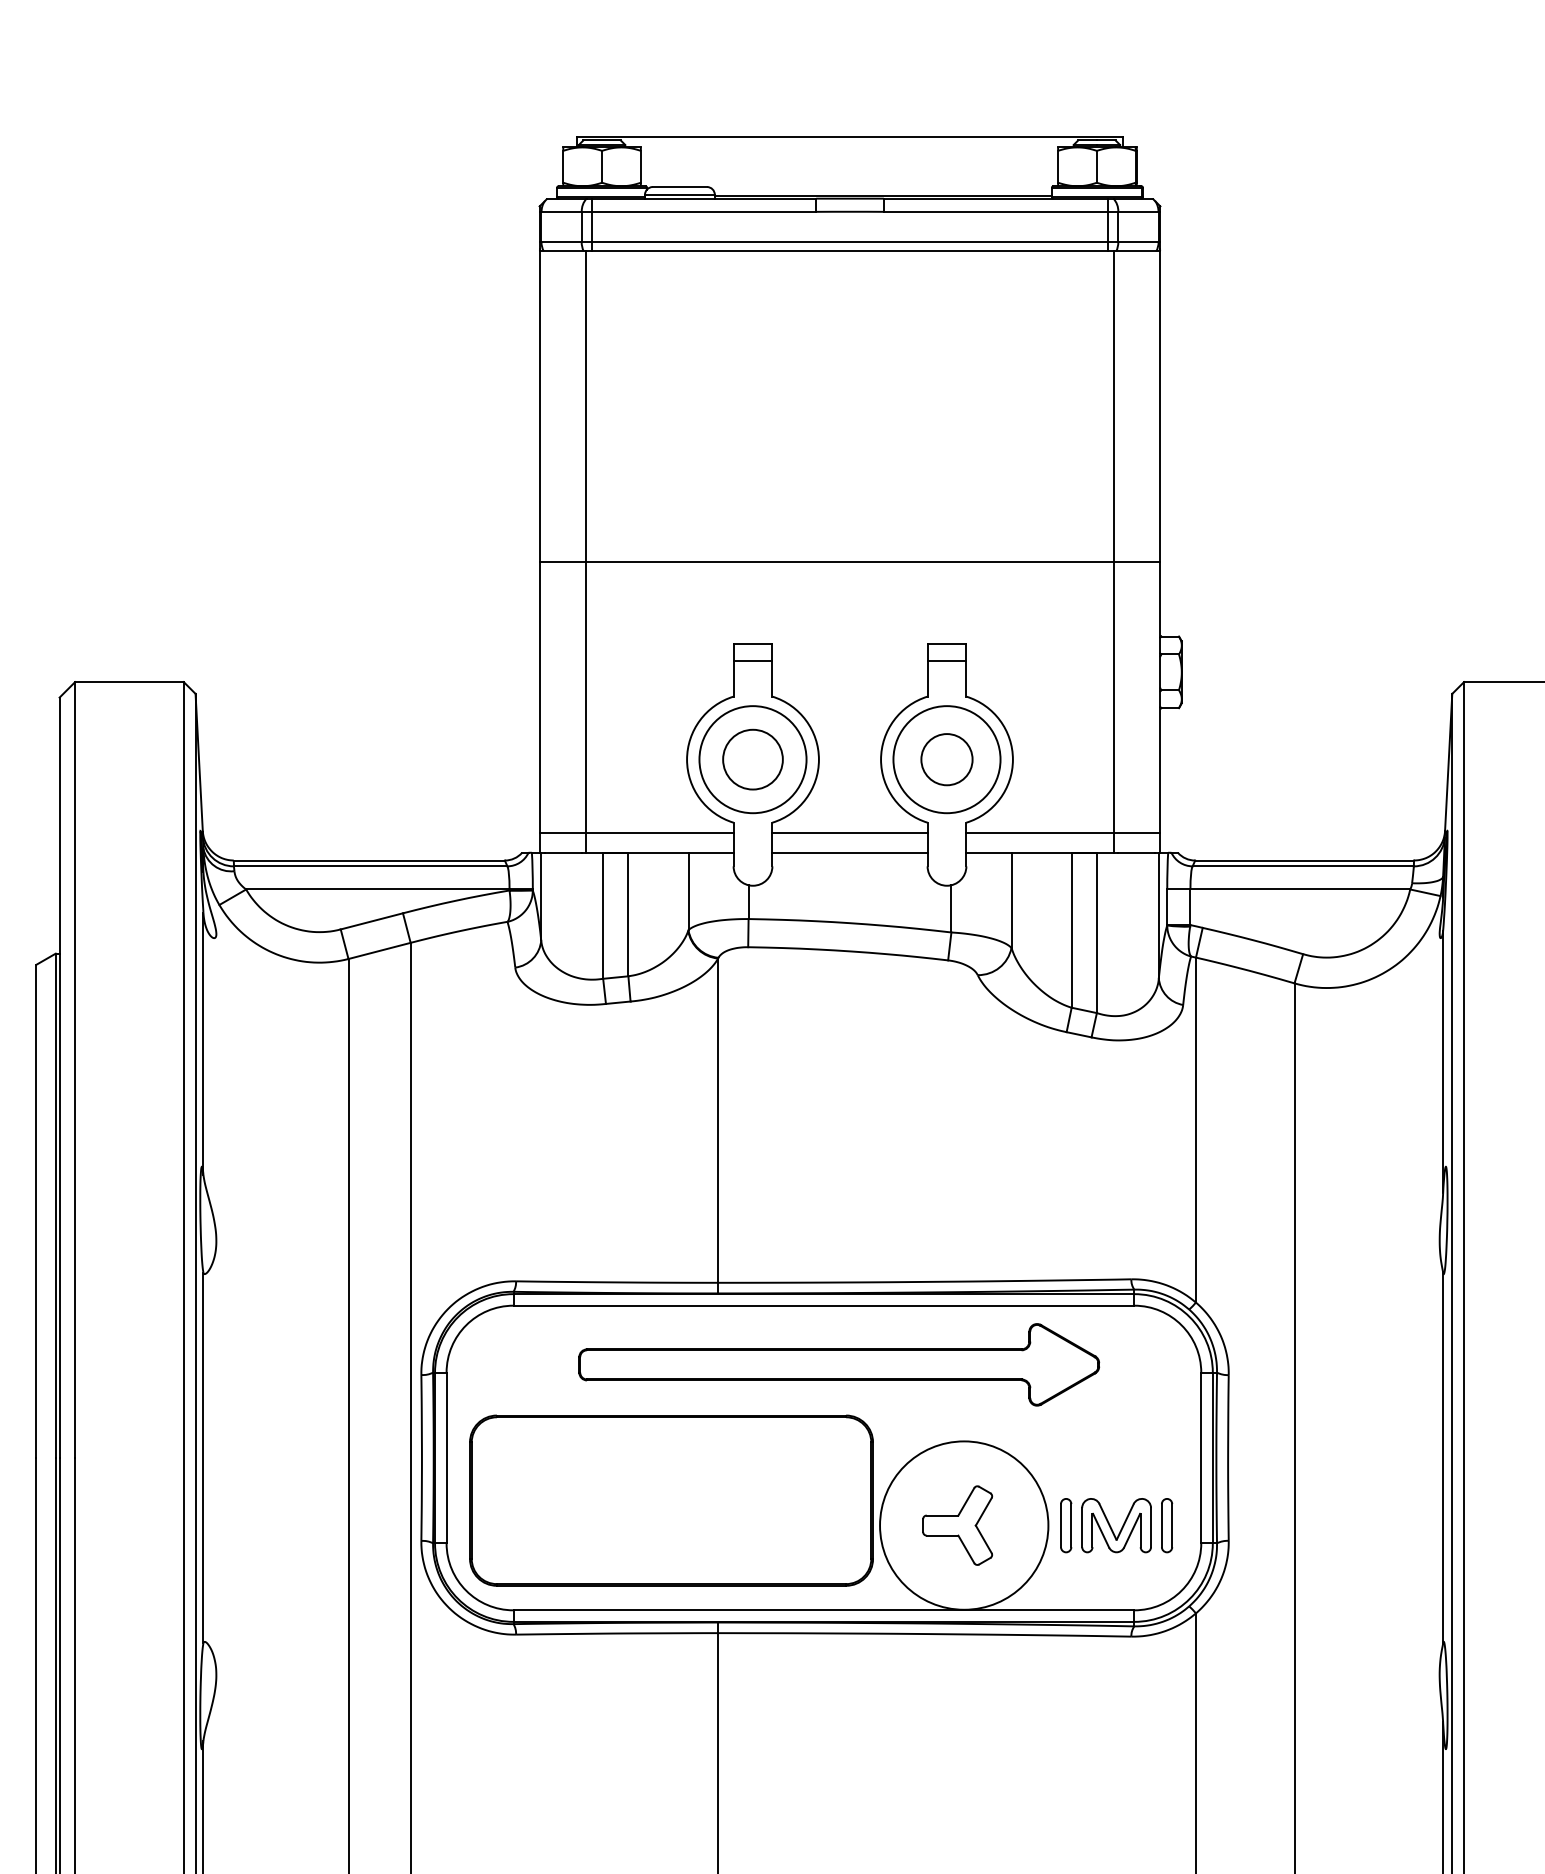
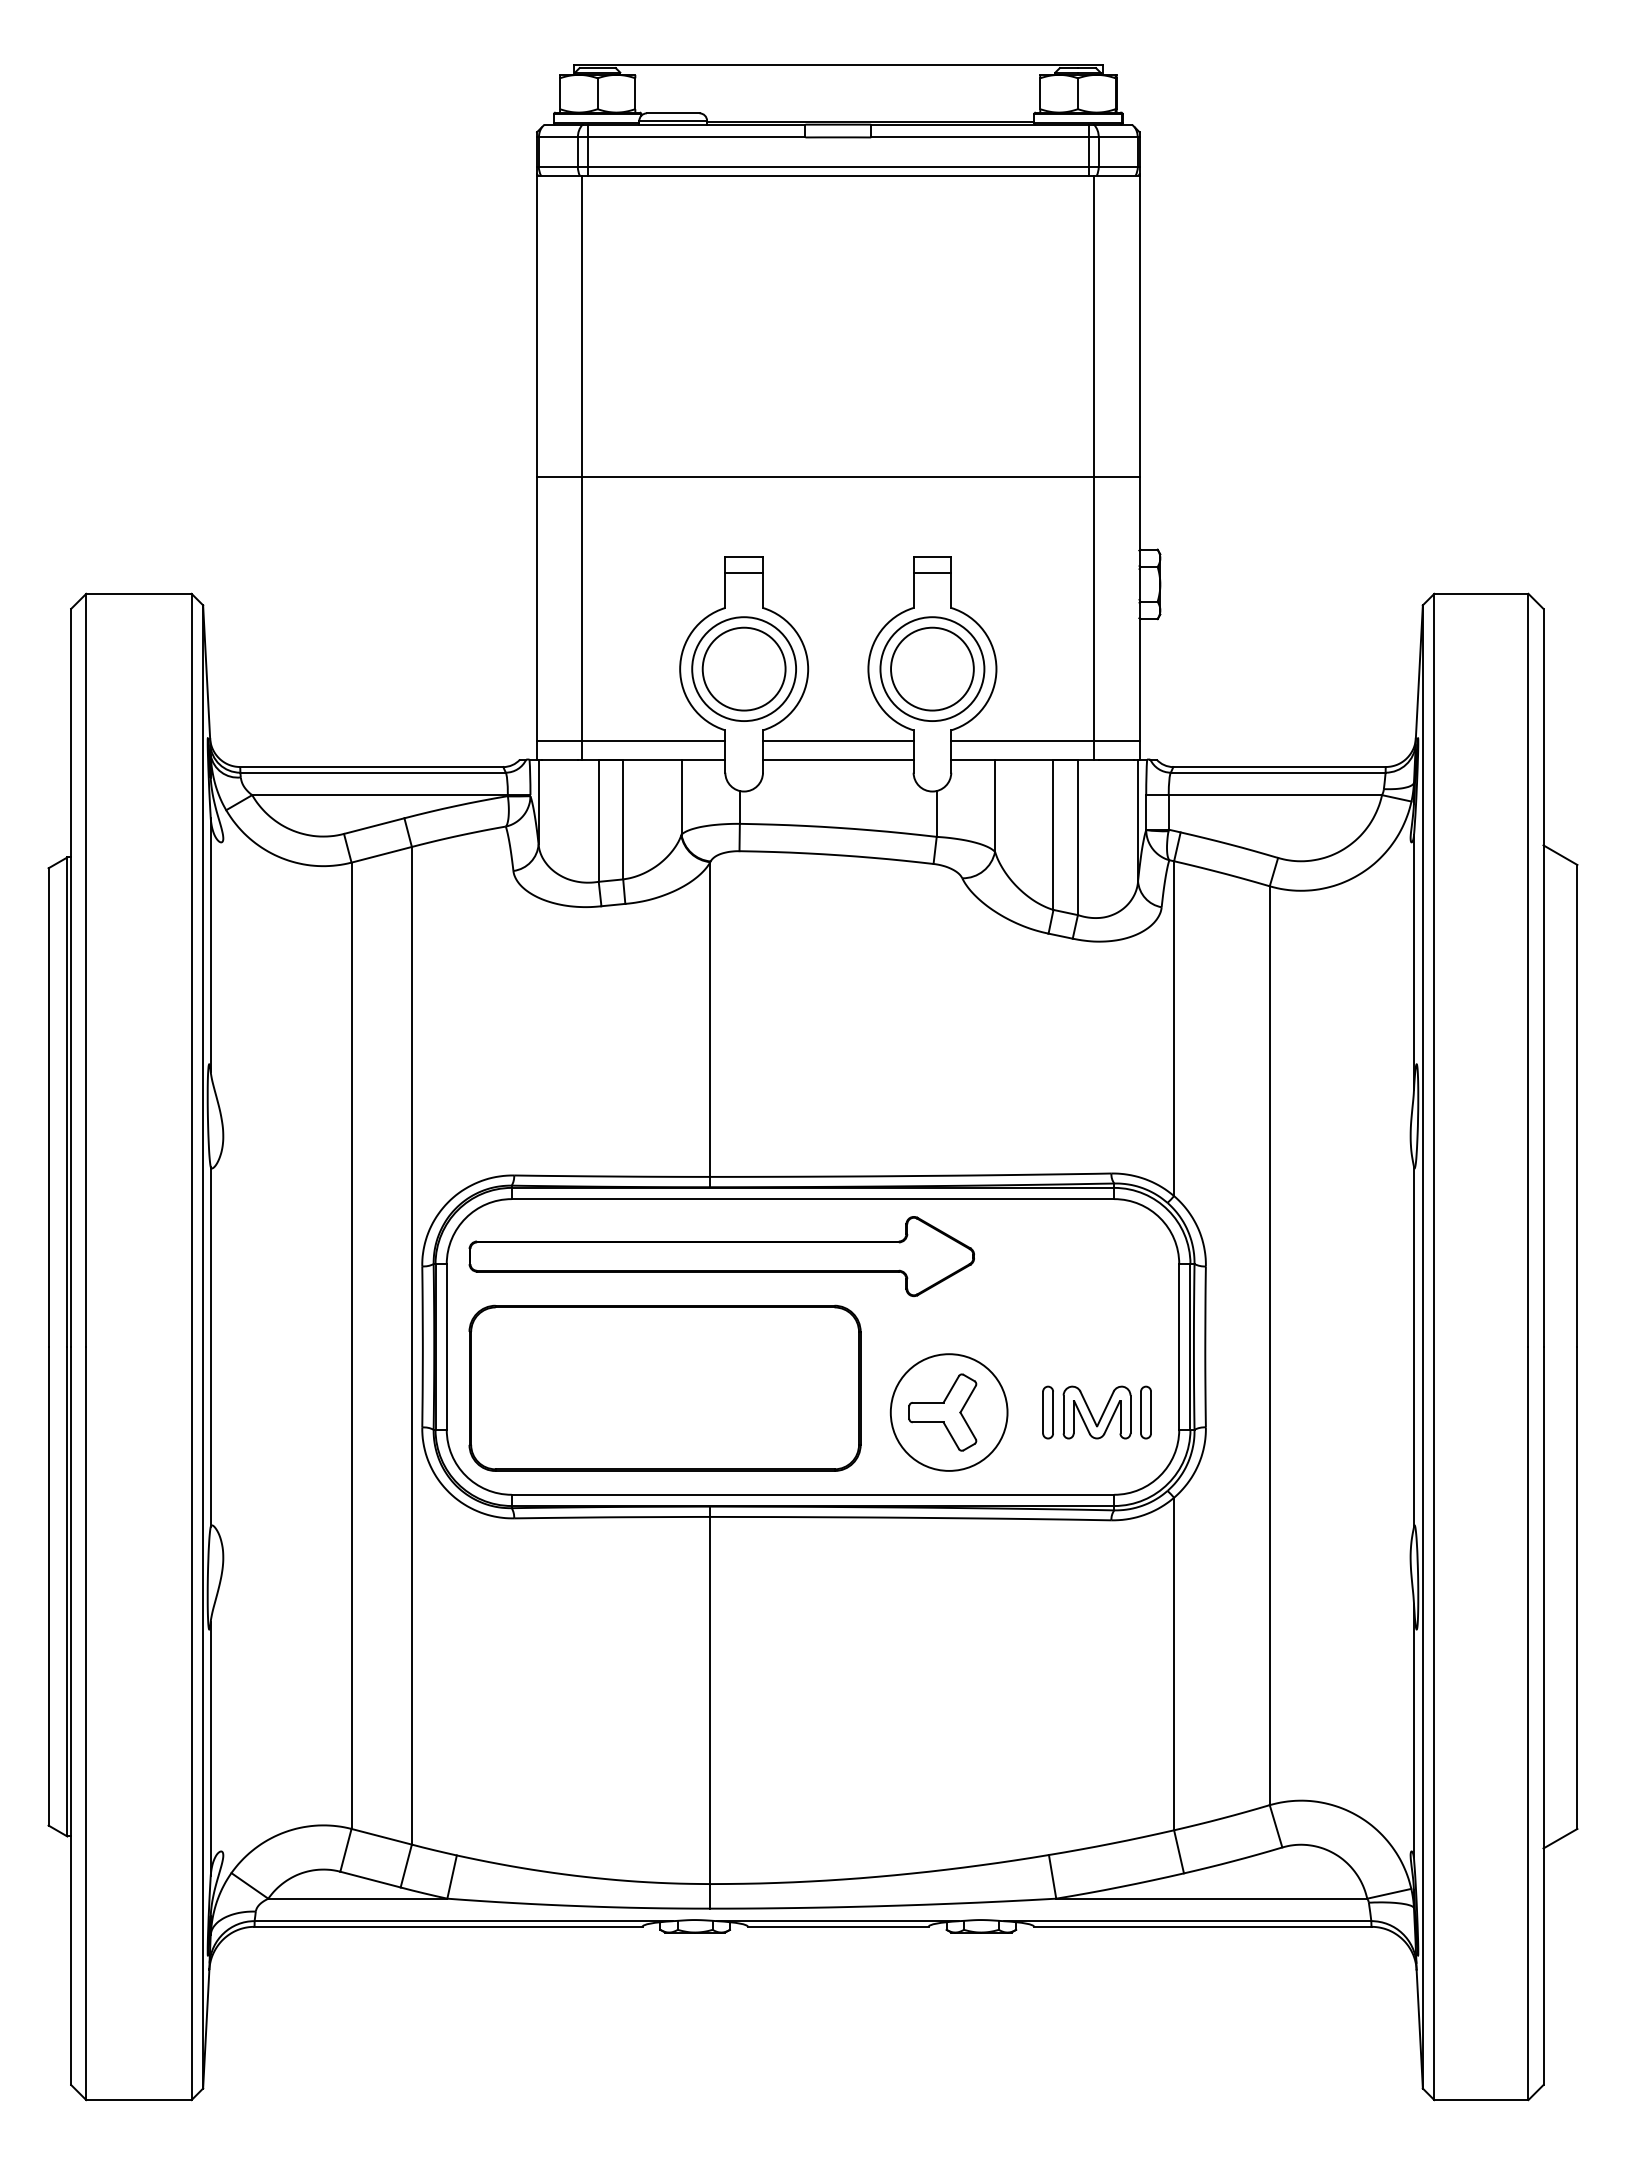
circle: (752, 758) -> (743, 668), size x1.43
circle: (947, 758) -> (932, 668), size x1.67
part: (838, 1364) -> (721, 1256), moved
circle: (963, 1525) -> (948, 1412), size x0.71

